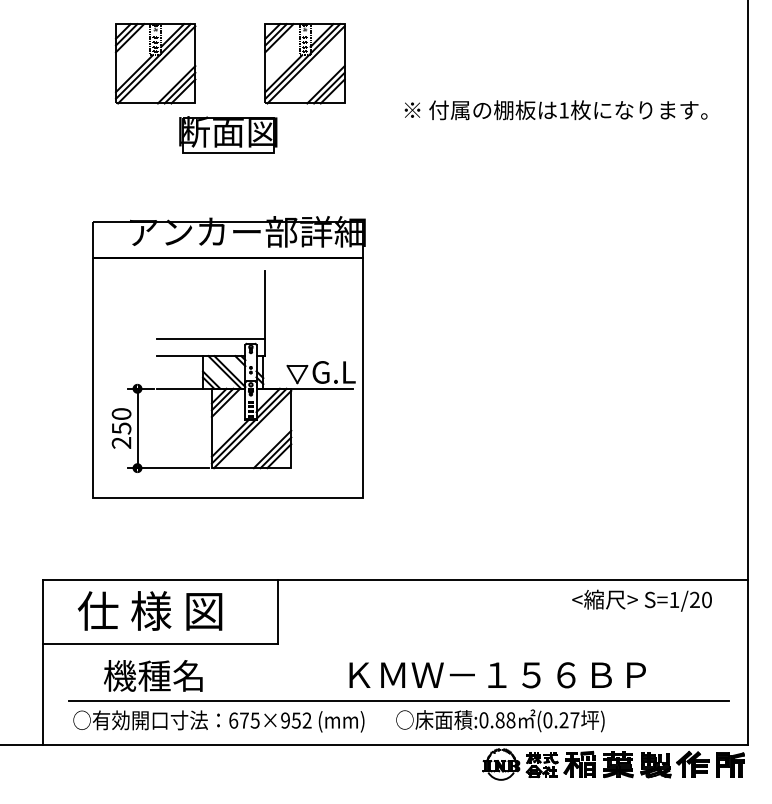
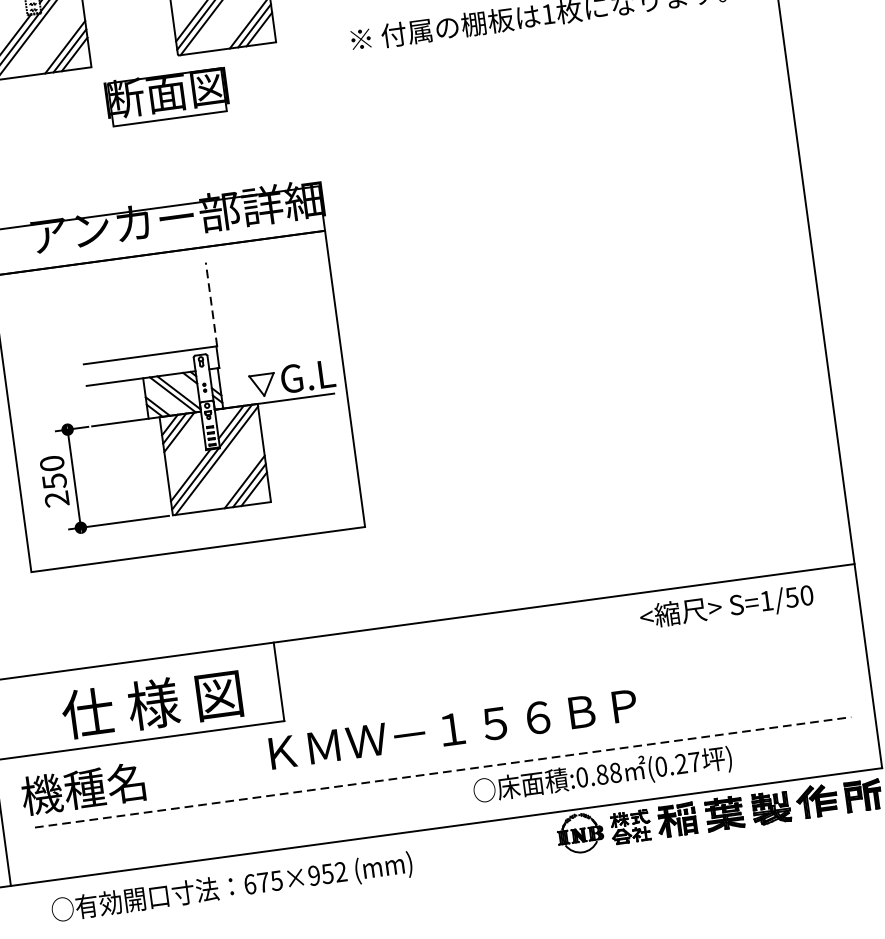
part: (228, 134) -> (167, 96), moved
line: (265, 304) -> (211, 304), solid -> dashed
text: (694, 599) -> (791, 597), S=1/20 -> S=1/50
text: (149, 610) -> (151, 703), moved
text: (153, 675) -> (83, 788), moved
text: (497, 675) -> (453, 729), moved
line: (399, 701) -> (443, 772), solid -> dashed
text: (500, 720) -> (602, 774), moved
text: (218, 721) -> (231, 888), moved

